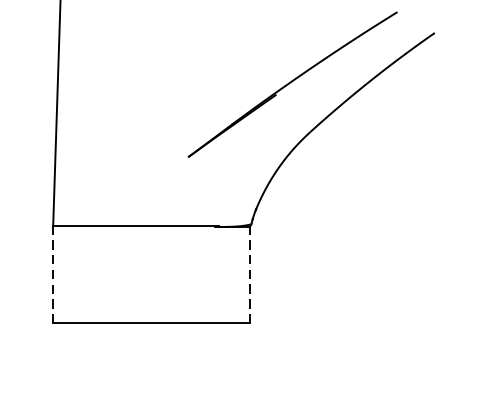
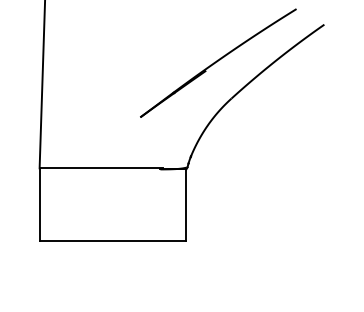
line: (53, 275) -> (39, 205), dashed -> solid
line: (250, 275) -> (186, 205), dashed -> solid

